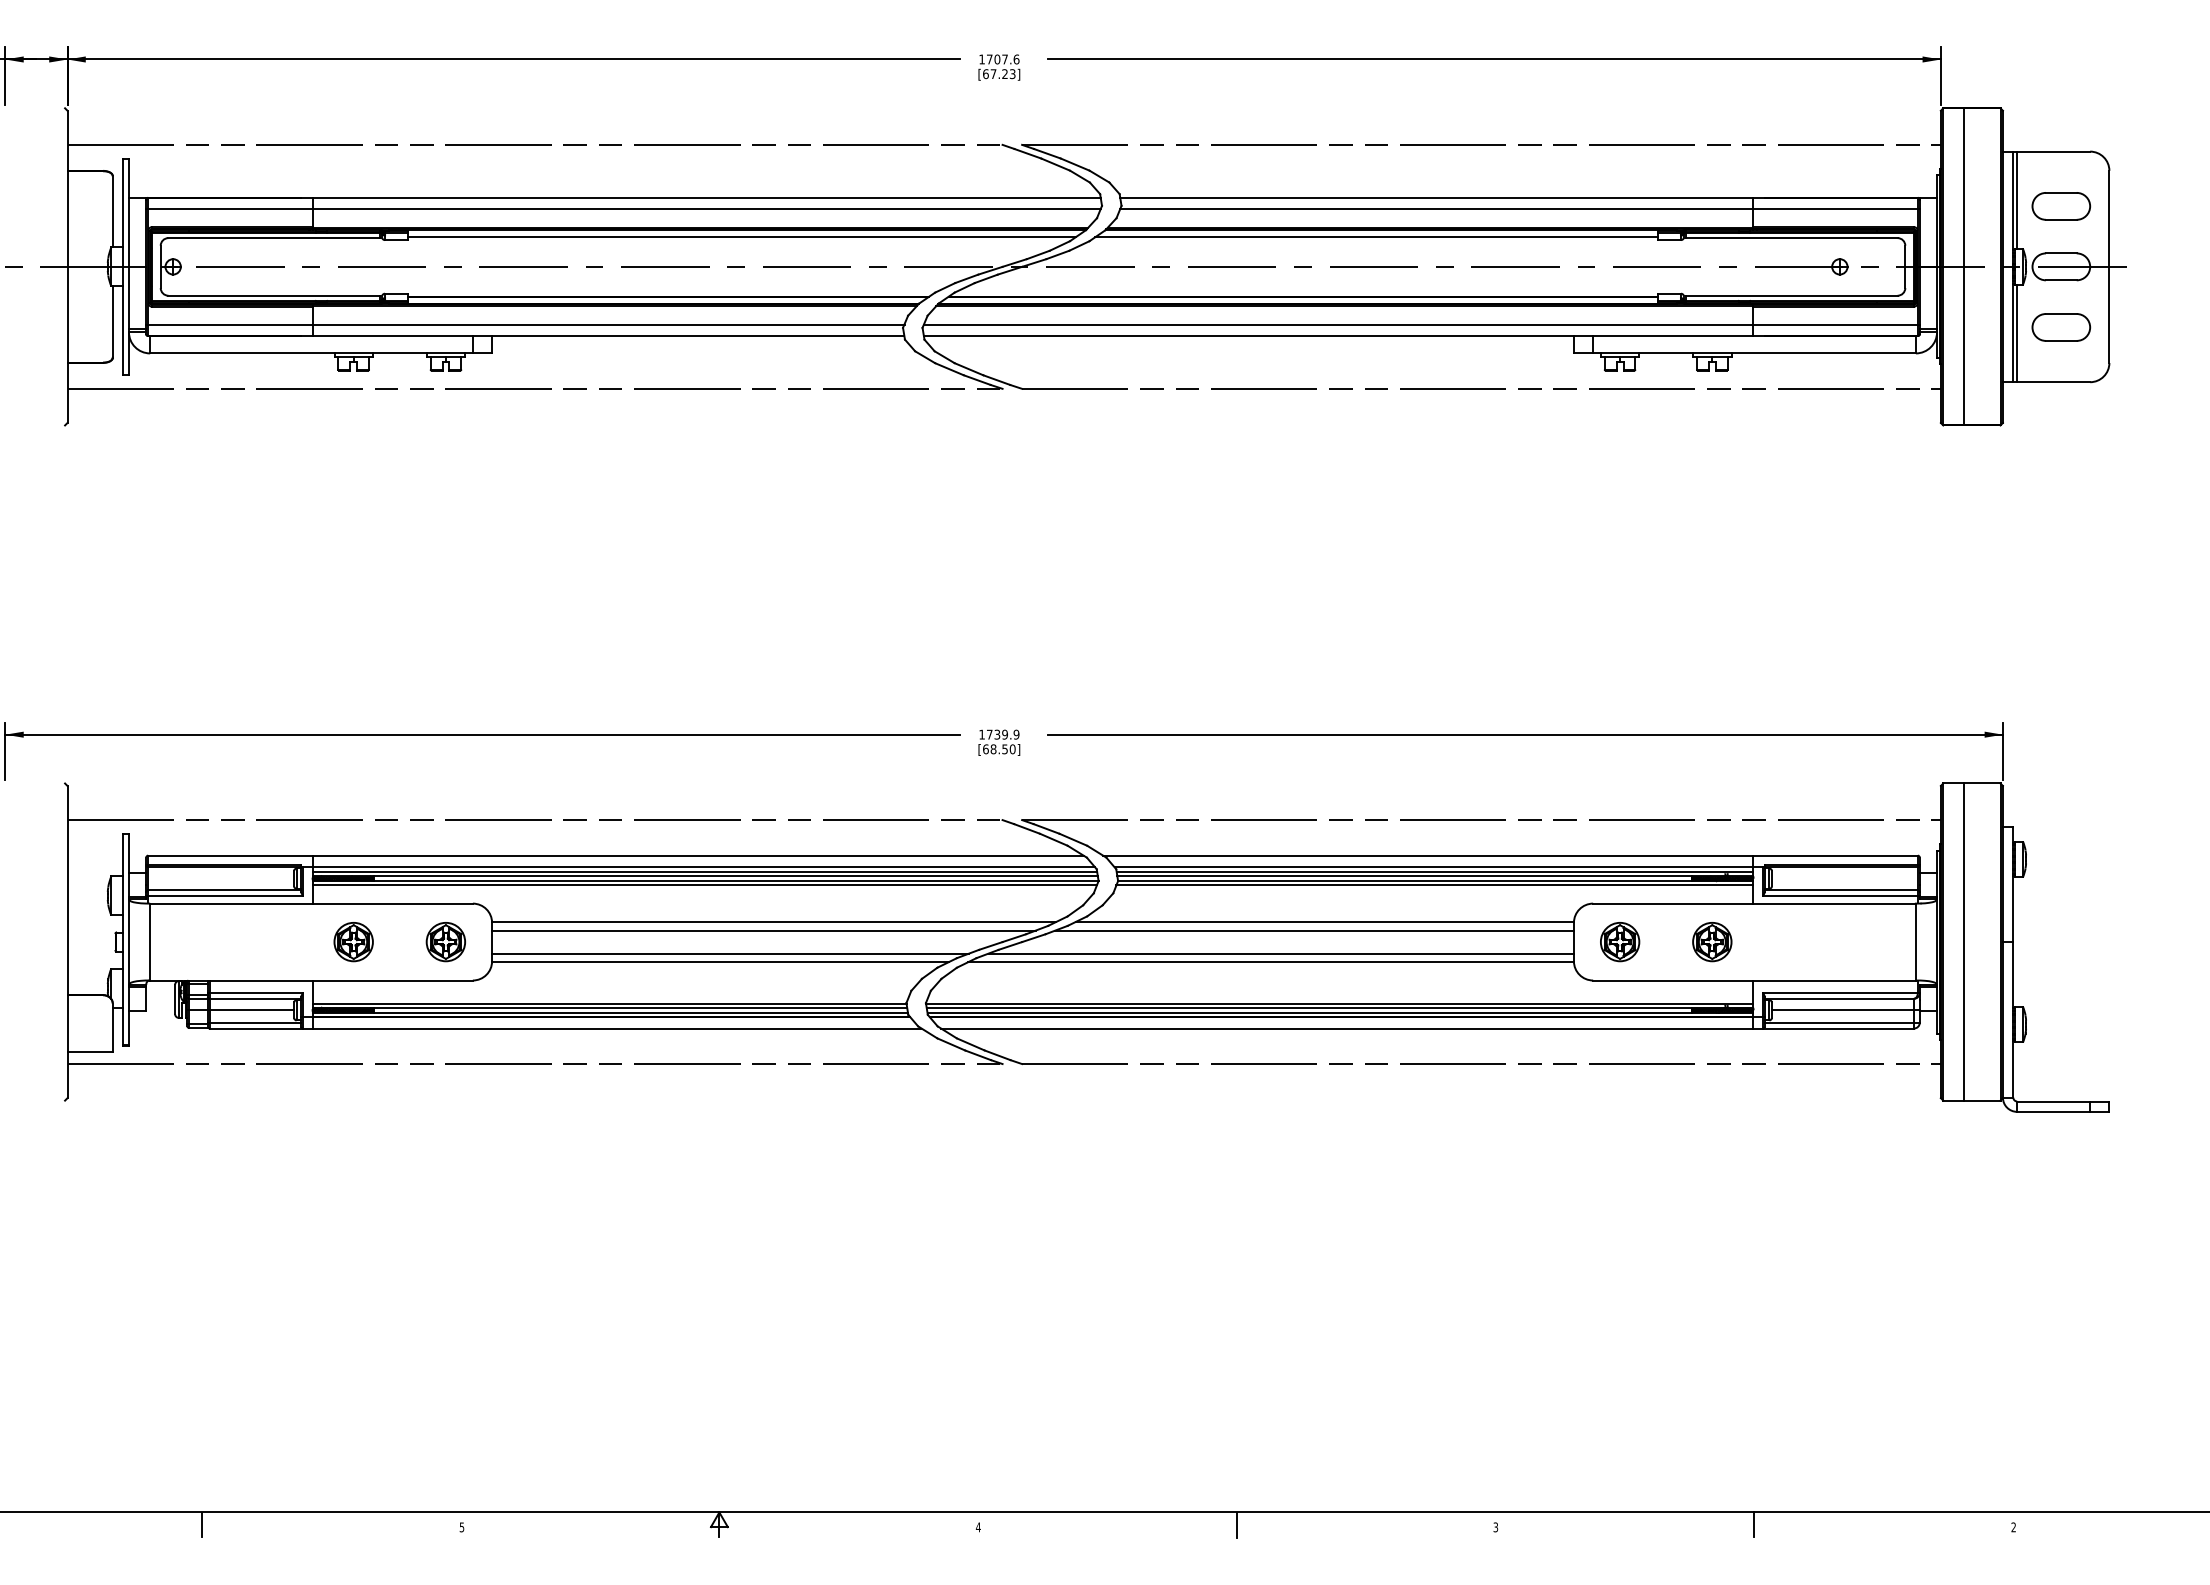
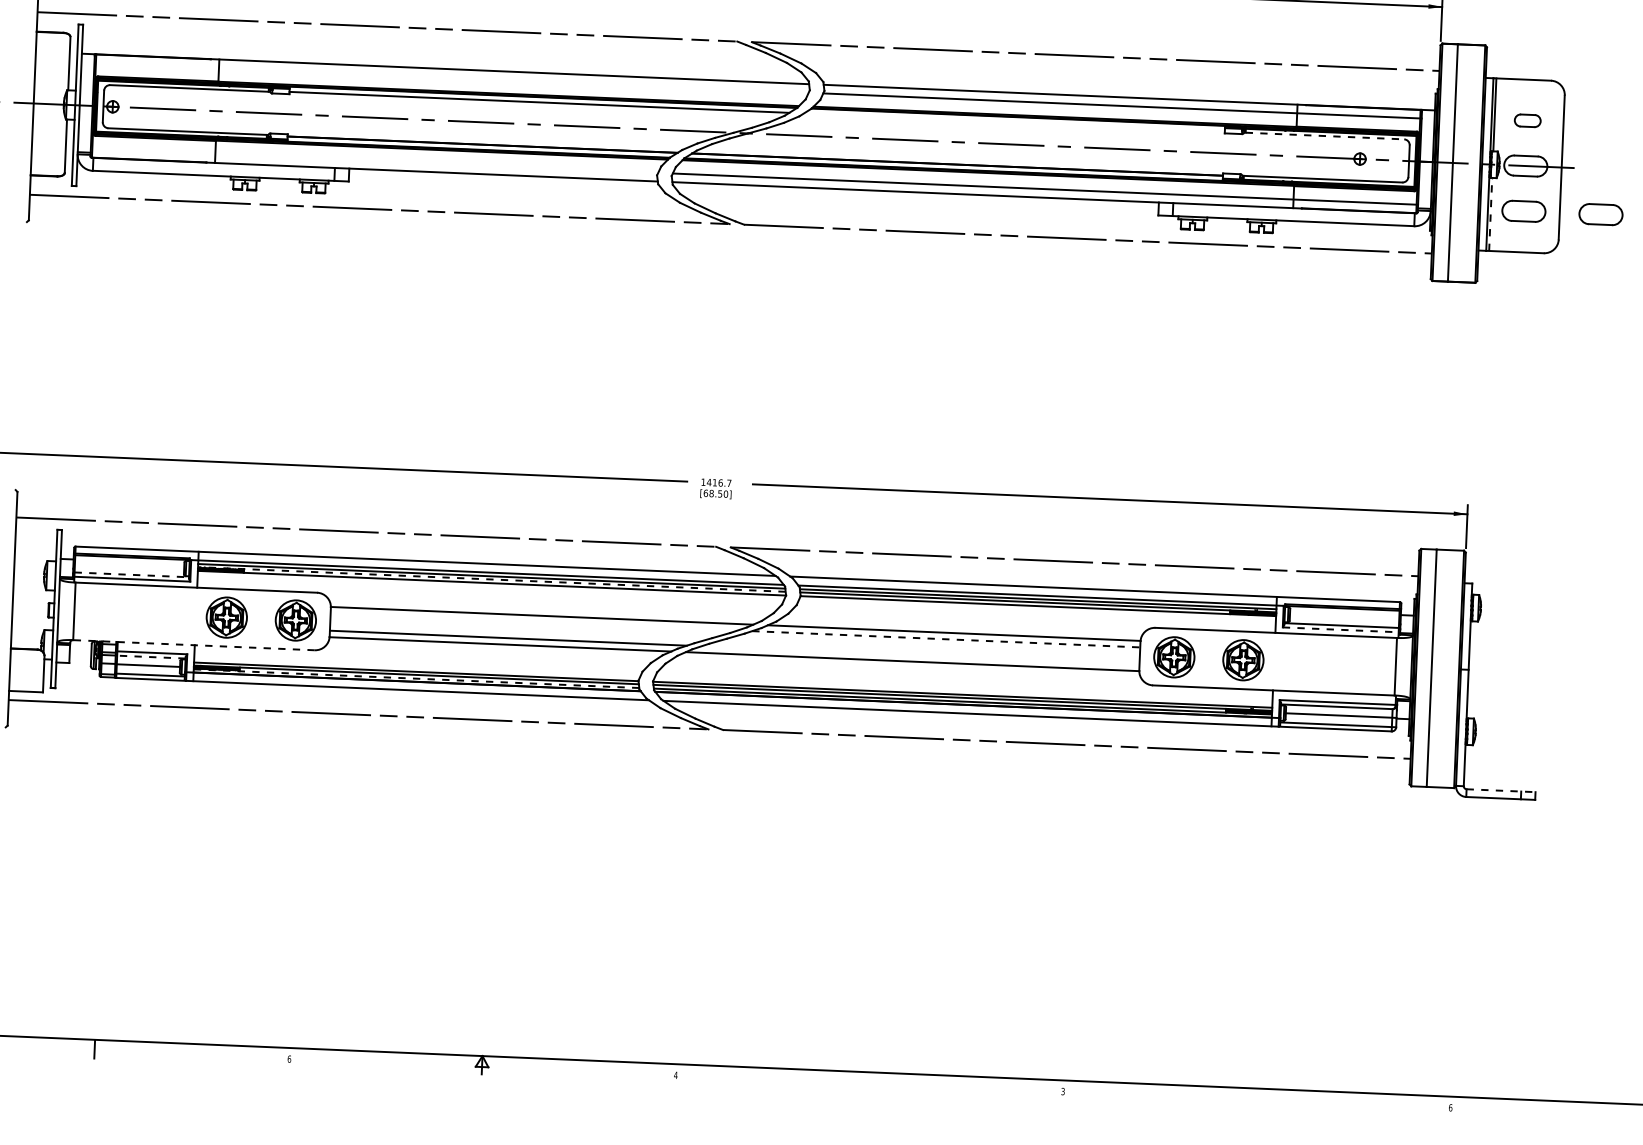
part: (2061, 206) -> (1527, 120), size x0.6
line: (623, 209) -> (451, 78), removed
line: (1376, 237) -> (1014, 122), removed
line: (1791, 238) -> (1324, 136), solid -> dashed
line: (525, 324) -> (374, 160), removed
part: (2164, 327) -> (1601, 214), added
line: (2017, 333) -> (1490, 214), solid -> dashed
text: (1002, 734) -> (718, 482), 1739.9 -> 1416.7
line: (705, 876) -> (492, 579), solid -> dashed
line: (704, 885) -> (491, 586), removed
line: (1434, 885) -> (1037, 609), removed
line: (225, 890) -> (132, 575), solid -> dashed
line: (1841, 895) -> (1341, 629), solid -> dashed
line: (763, 930) -> (533, 621), removed
line: (1315, 930) -> (946, 639), solid -> dashed
part: (353, 942) -> (226, 618), size x1.4
part: (445, 942) -> (295, 620), size x1.4
part: (1620, 942) -> (1174, 657), size x1.4
part: (1712, 942) -> (1243, 660), size x1.4
line: (1280, 953) -> (919, 655), removed
line: (311, 980) -> (193, 645), solid -> dashed
line: (255, 998) -> (151, 656), solid -> dashed
line: (610, 1012) -> (416, 678), solid -> dashed
line: (2063, 1101) -> (1501, 790), solid -> dashed
line: (1753, 1524) -> (1256, 1097), removed
line: (1236, 1525) -> (869, 1082), removed
text: (461, 1527) -> (289, 1059), 5 -> 6
text: (2013, 1527) -> (1450, 1107), 2 -> 6

